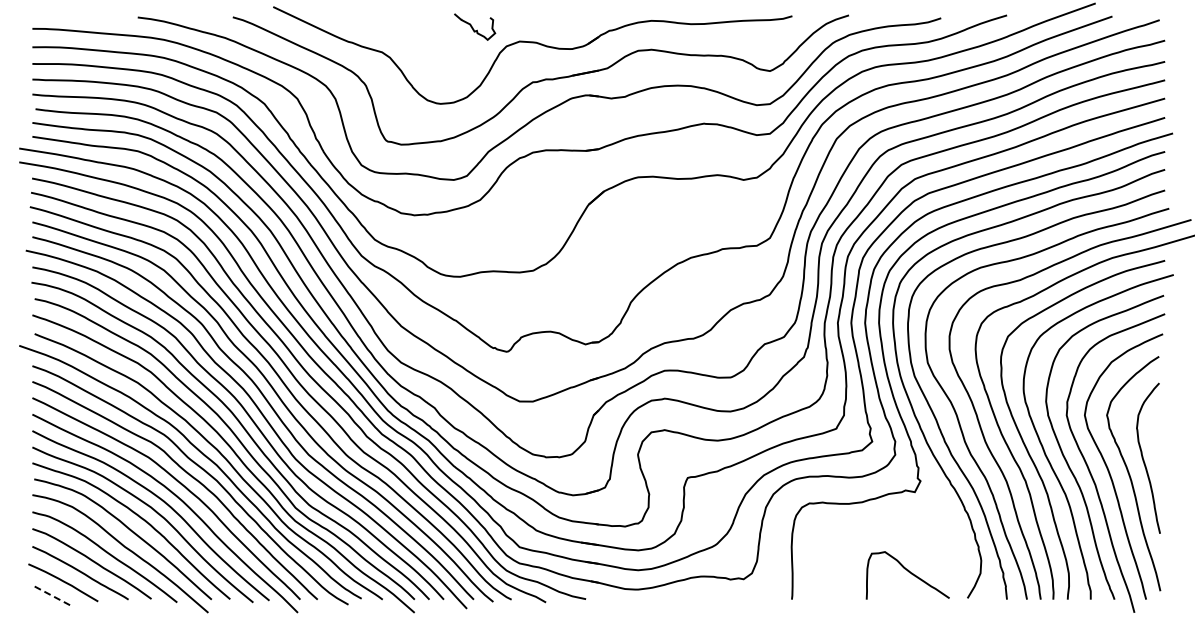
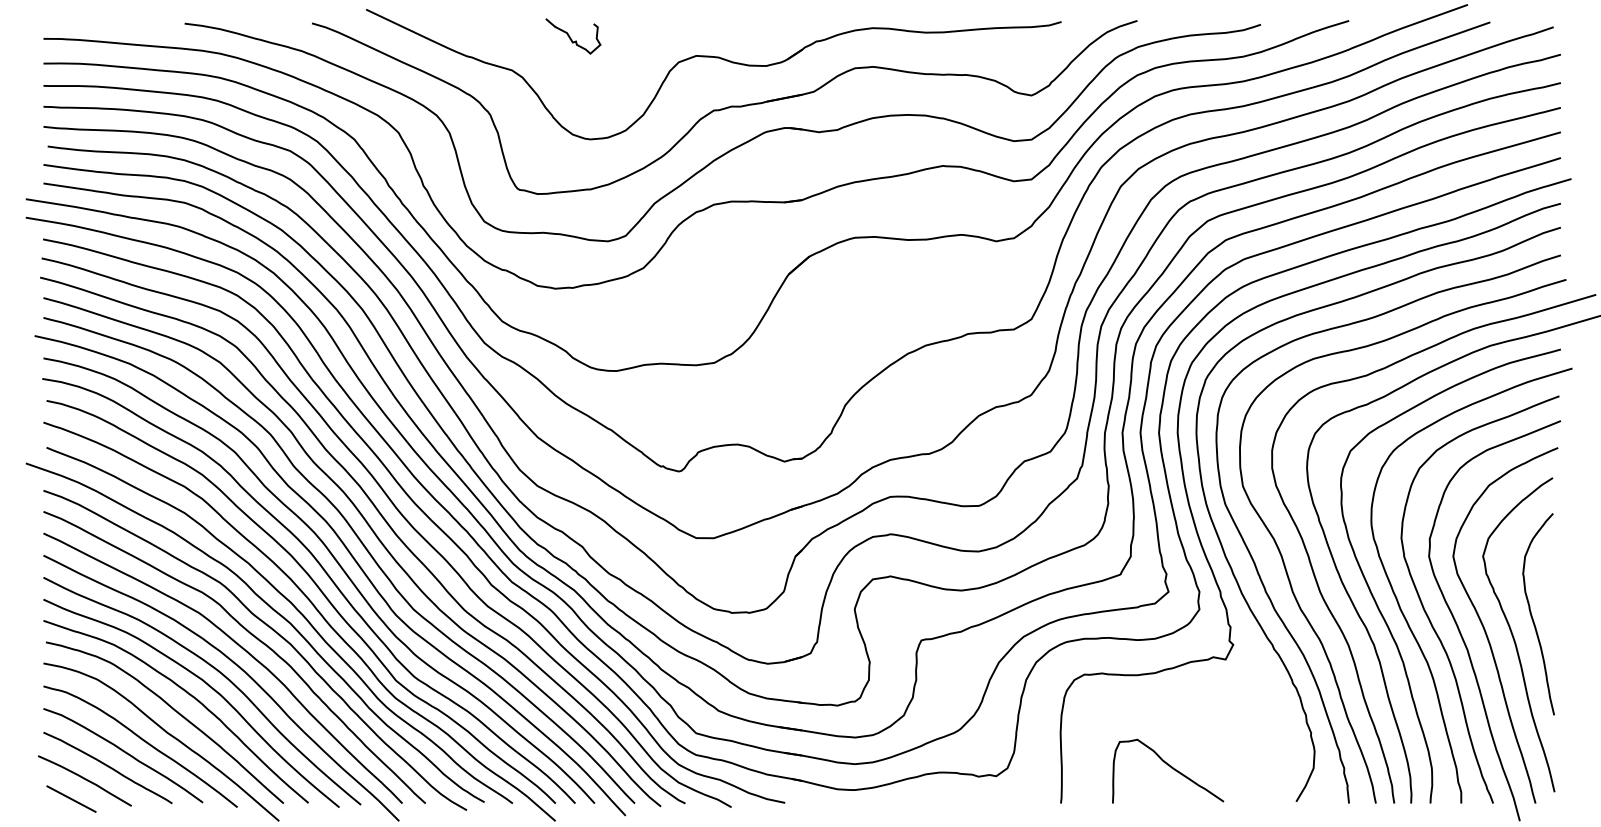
curve: (473, 27) -> (571, 37), moved
curve: (908, 572) -> (1168, 767), moved
line: (53, 596) -> (71, 799), dashed -> solid

